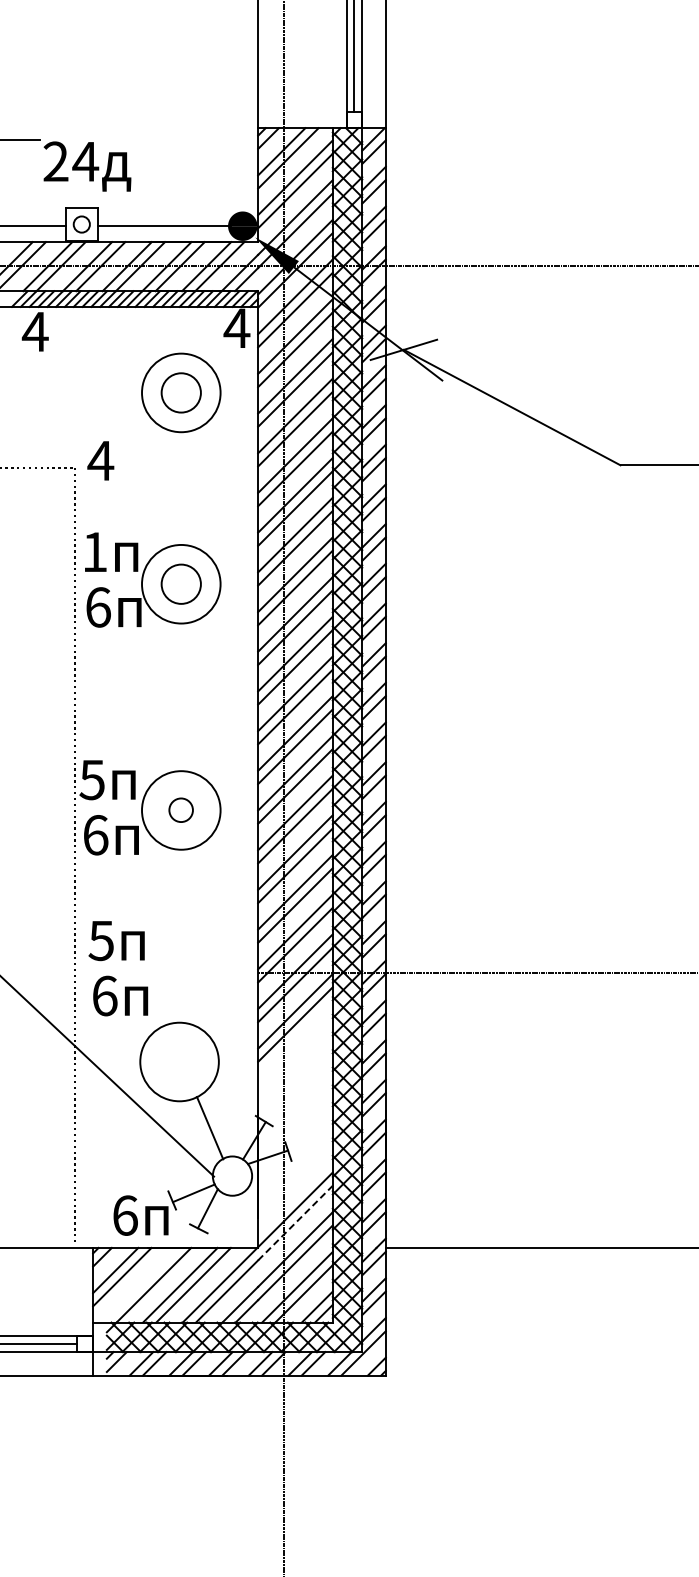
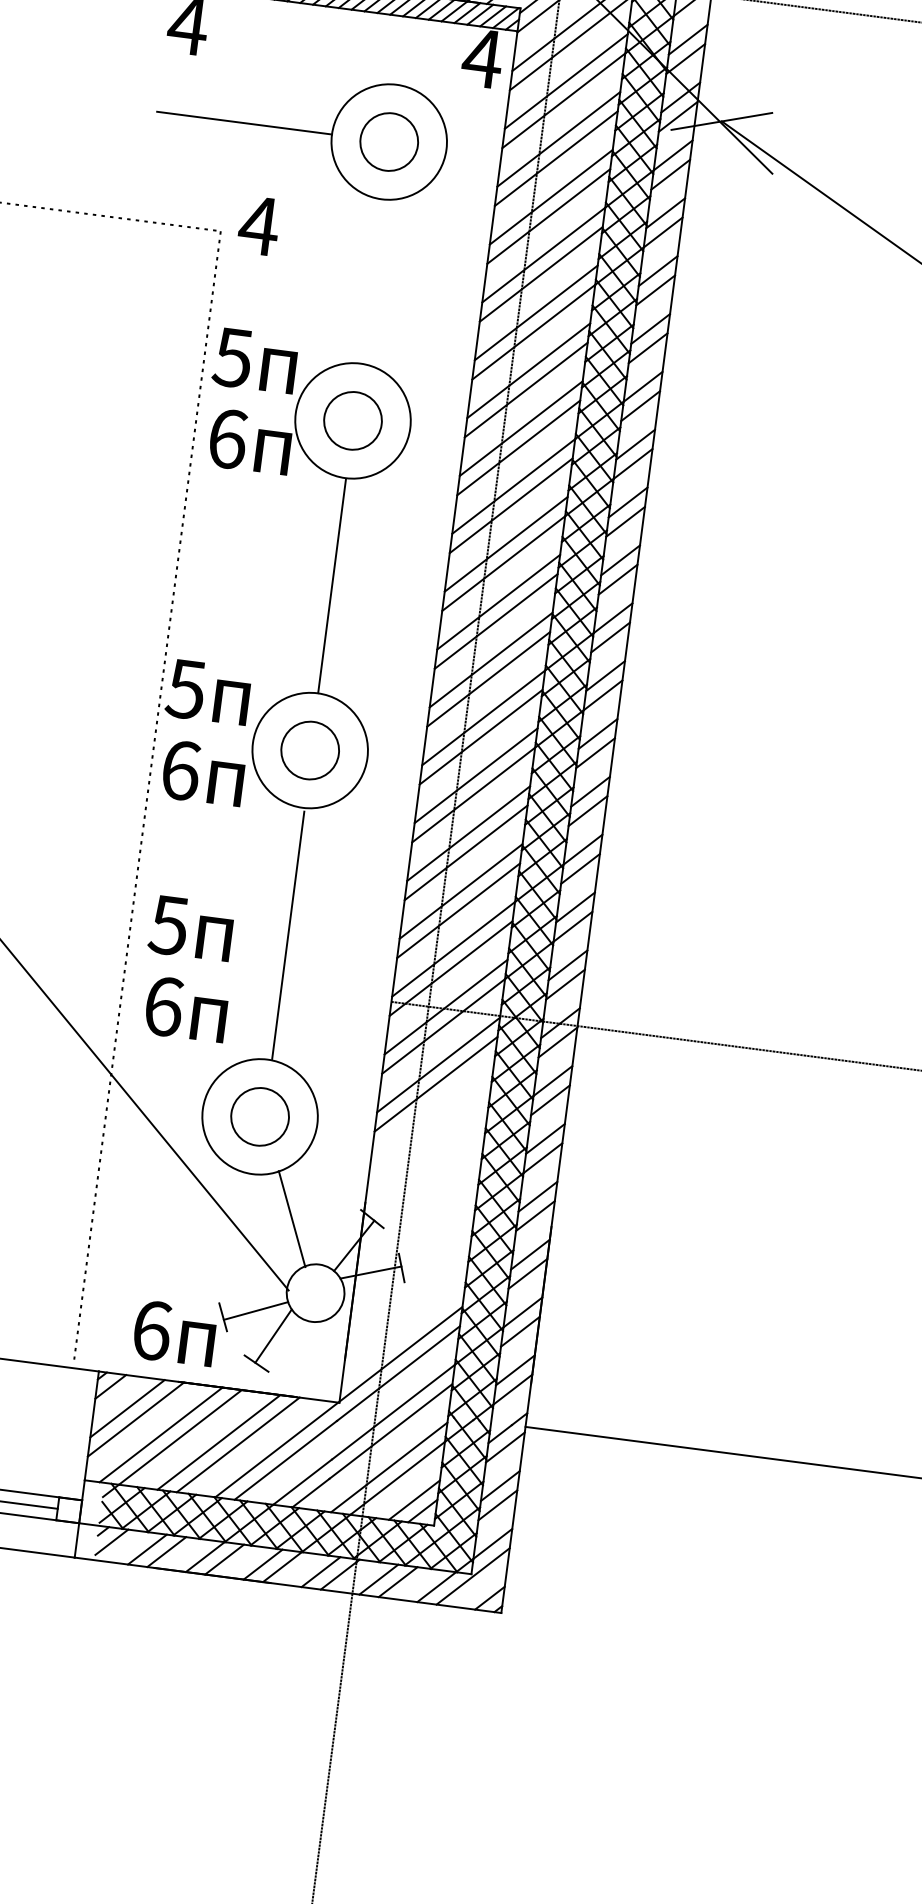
line: (82, 392) -> (245, 122), added
text: (94, 552) -> (232, 358), 1 -> 5
line: (181, 697) -> (331, 585), added
circle: (180, 809) -> (309, 749), size x1.67
line: (182, 936) -> (288, 934), added
circle: (179, 1061) -> (260, 1116), added
line: (295, 1223) -> (398, 1374), dashed -> solid
line: (140, 1284) -> (161, 1433), added

